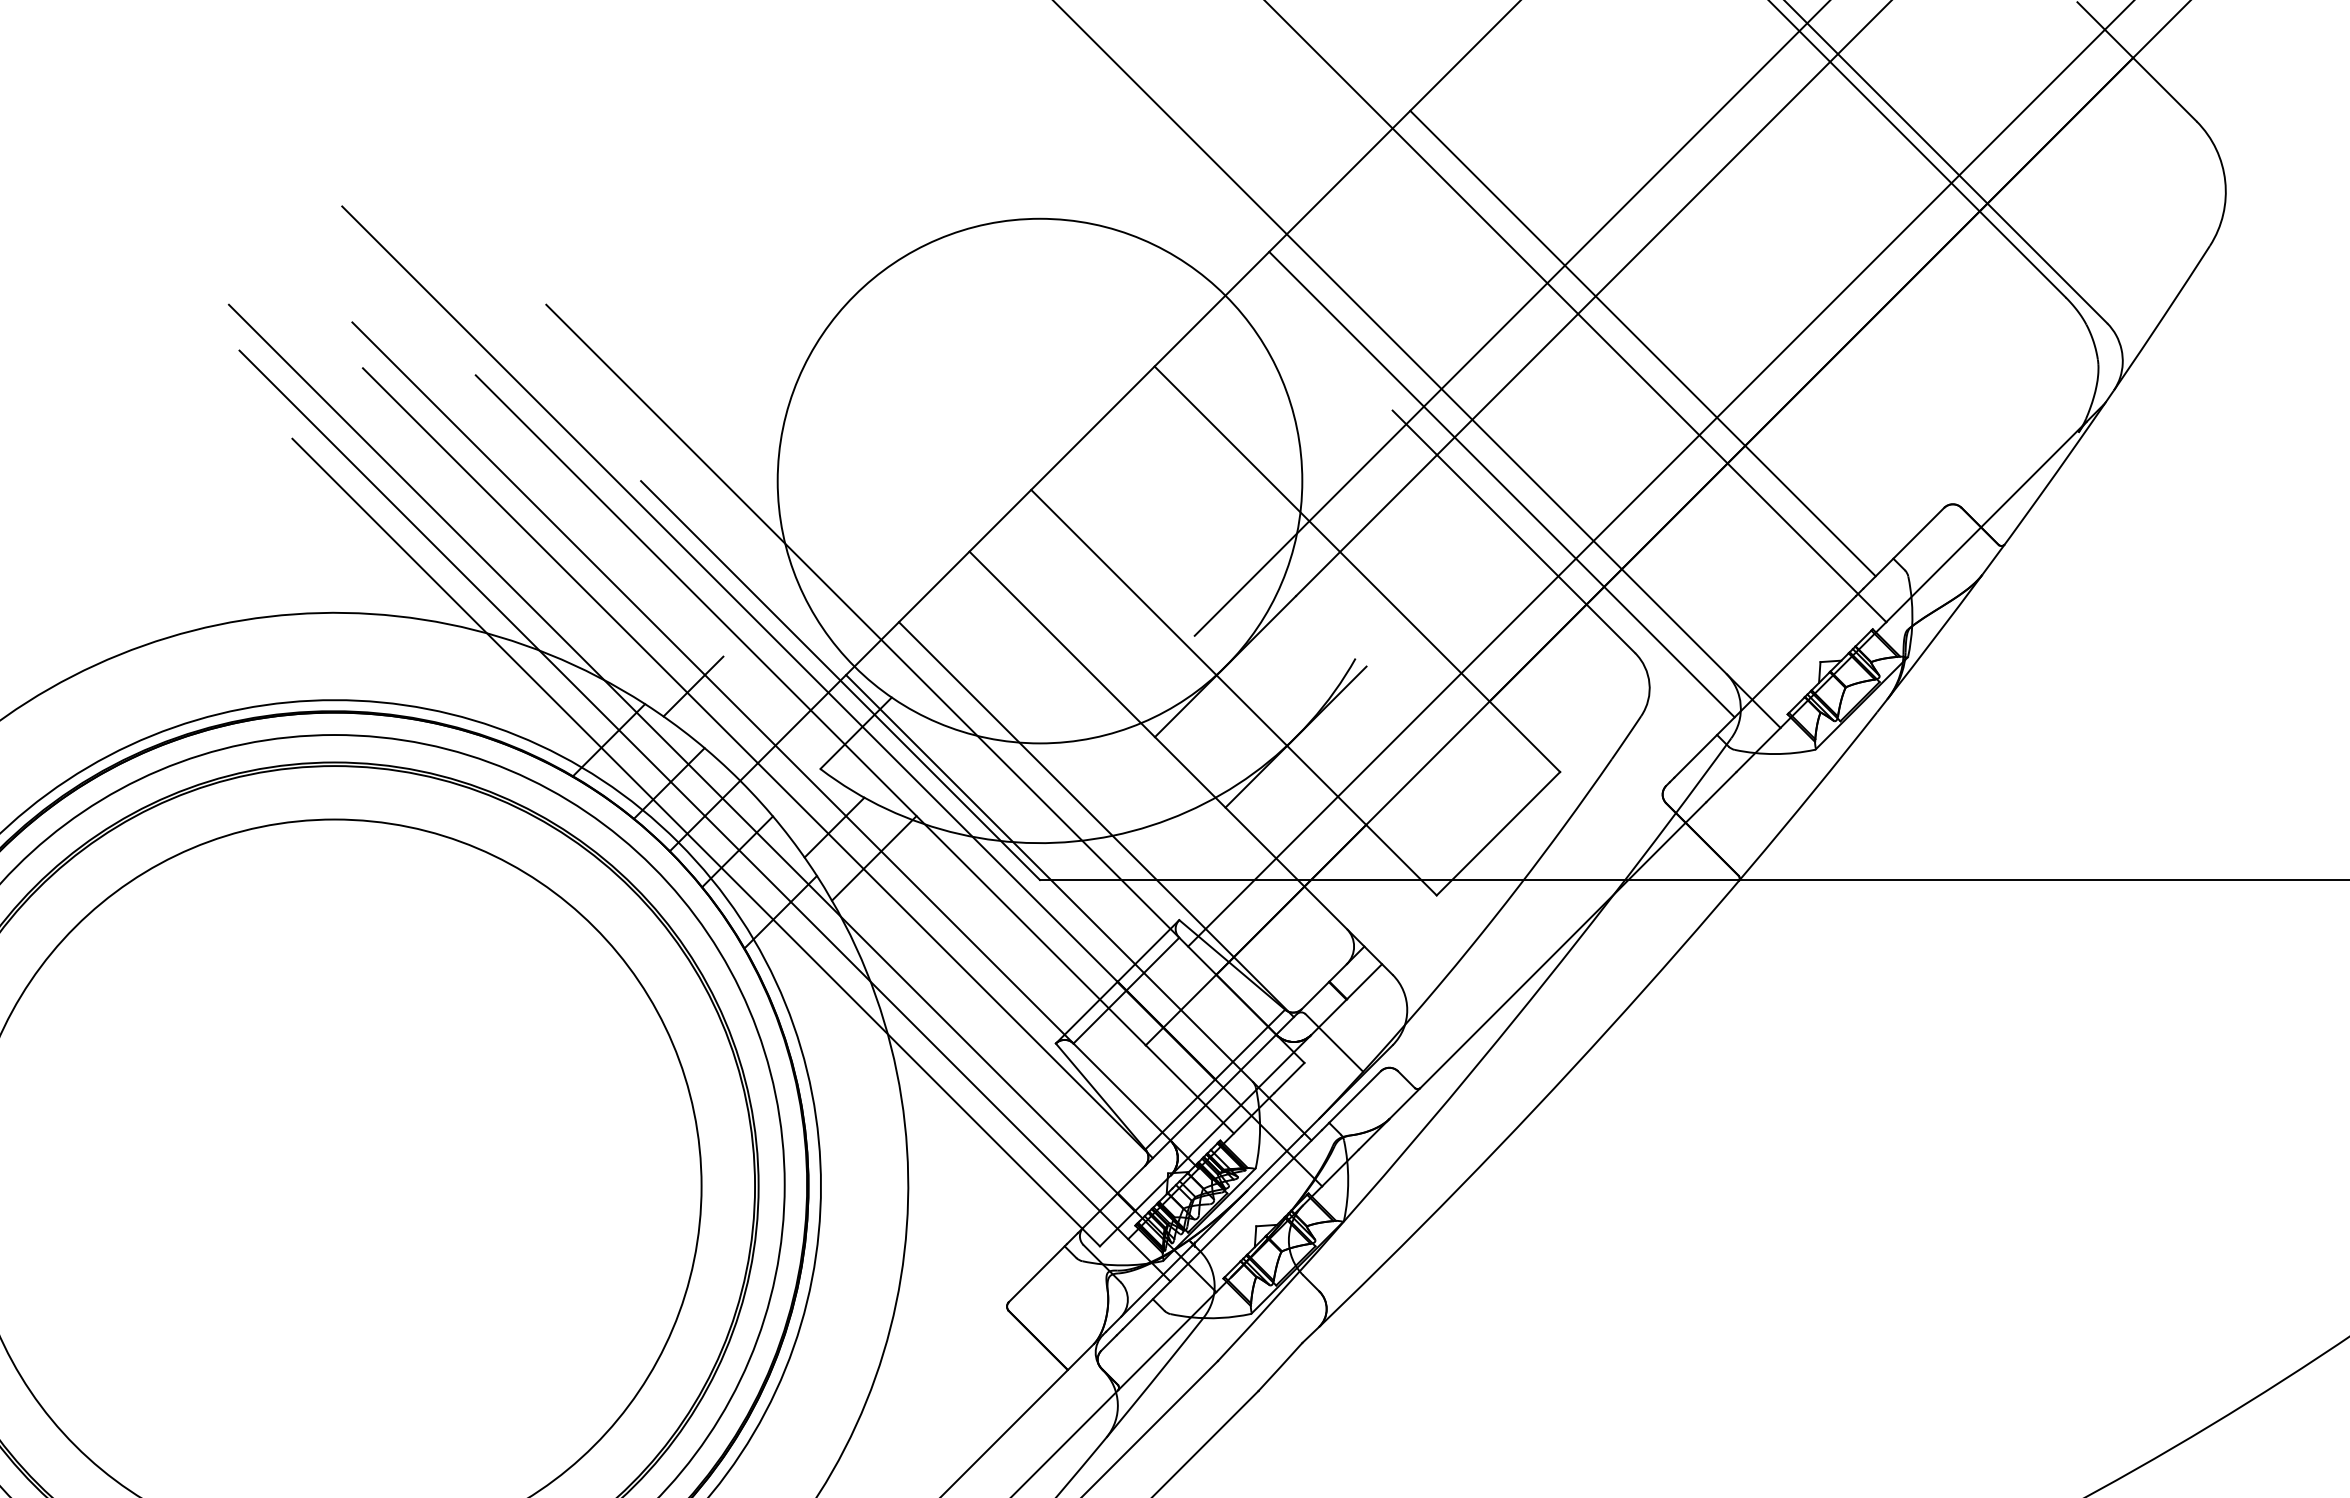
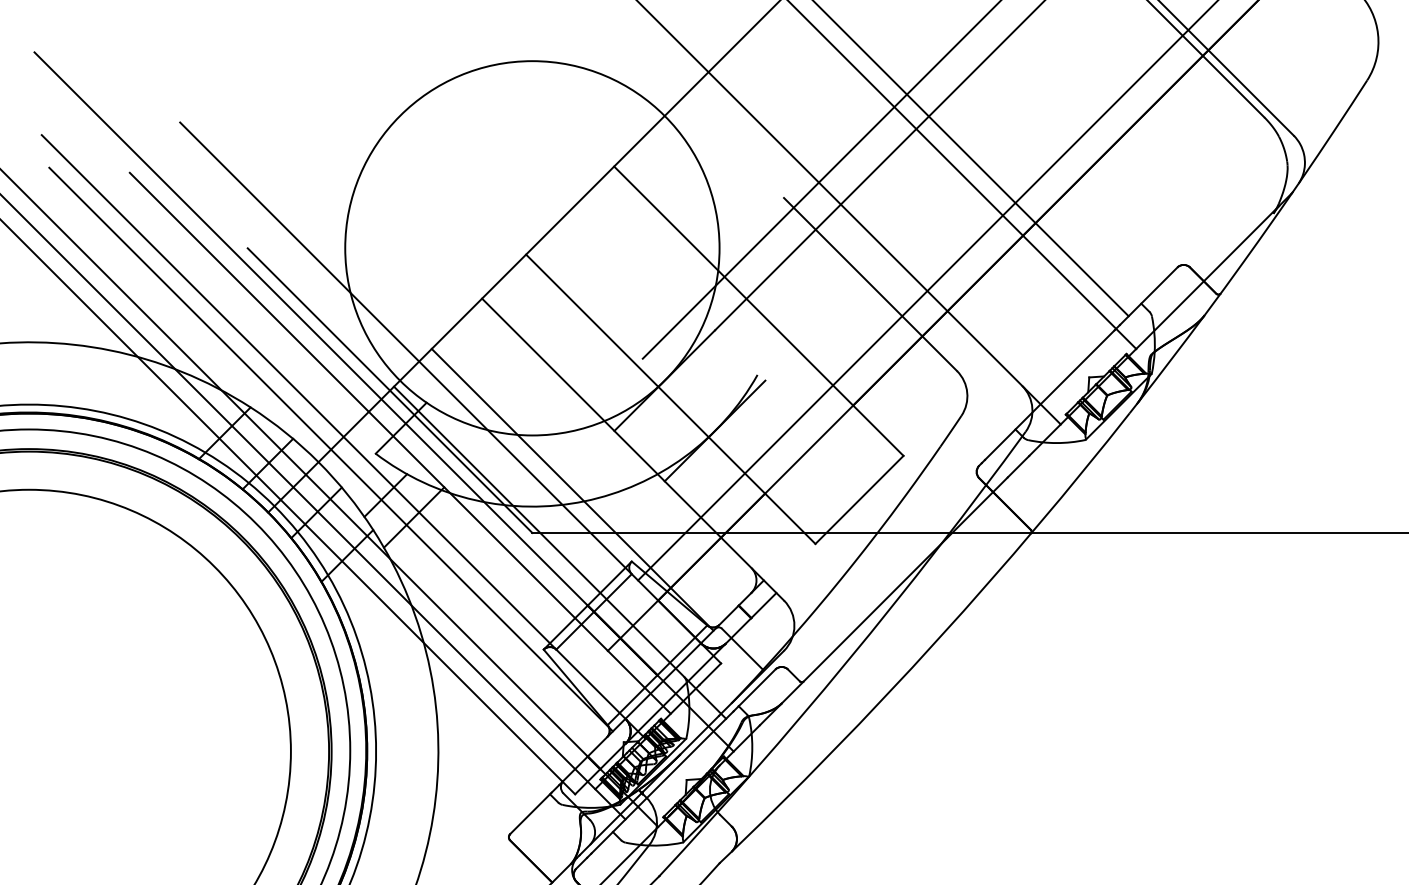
line: (1501, 484) -> (861, 250), removed
line: (693, 686) -> (285, 394), removed

